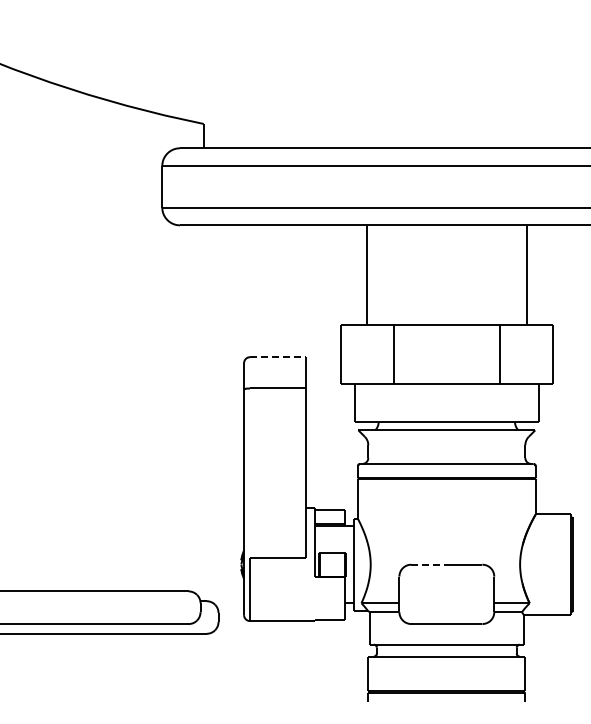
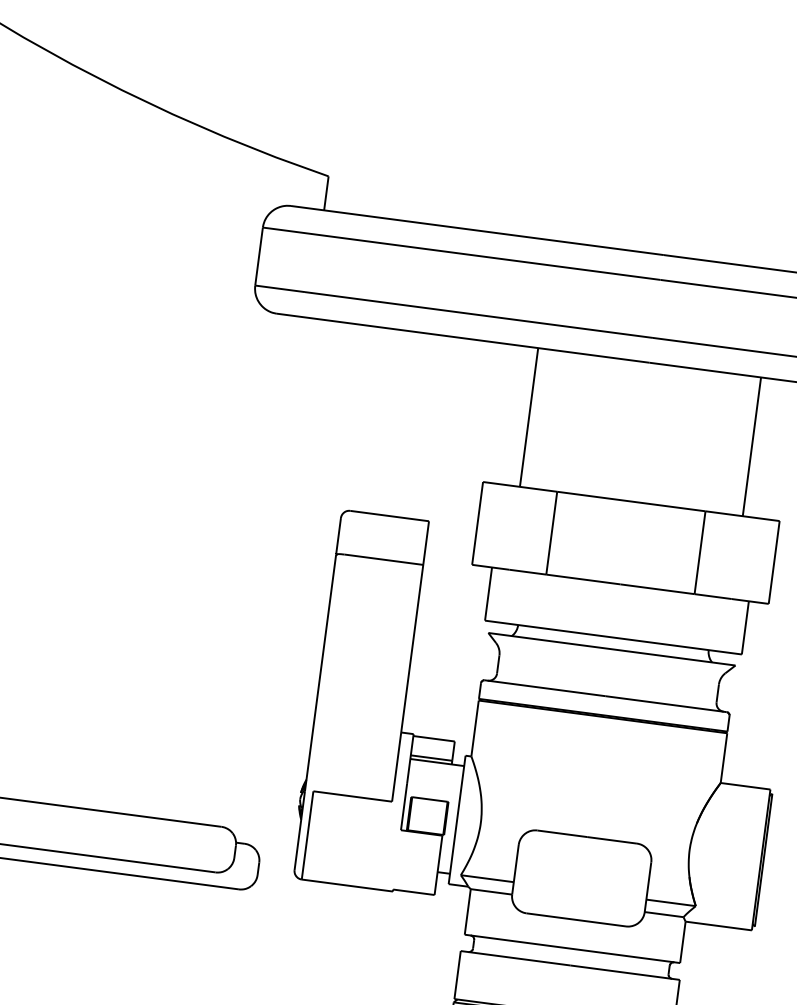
line: (278, 357) -> (390, 516), dashed -> solid
line: (429, 564) -> (563, 833), dashed -> solid

